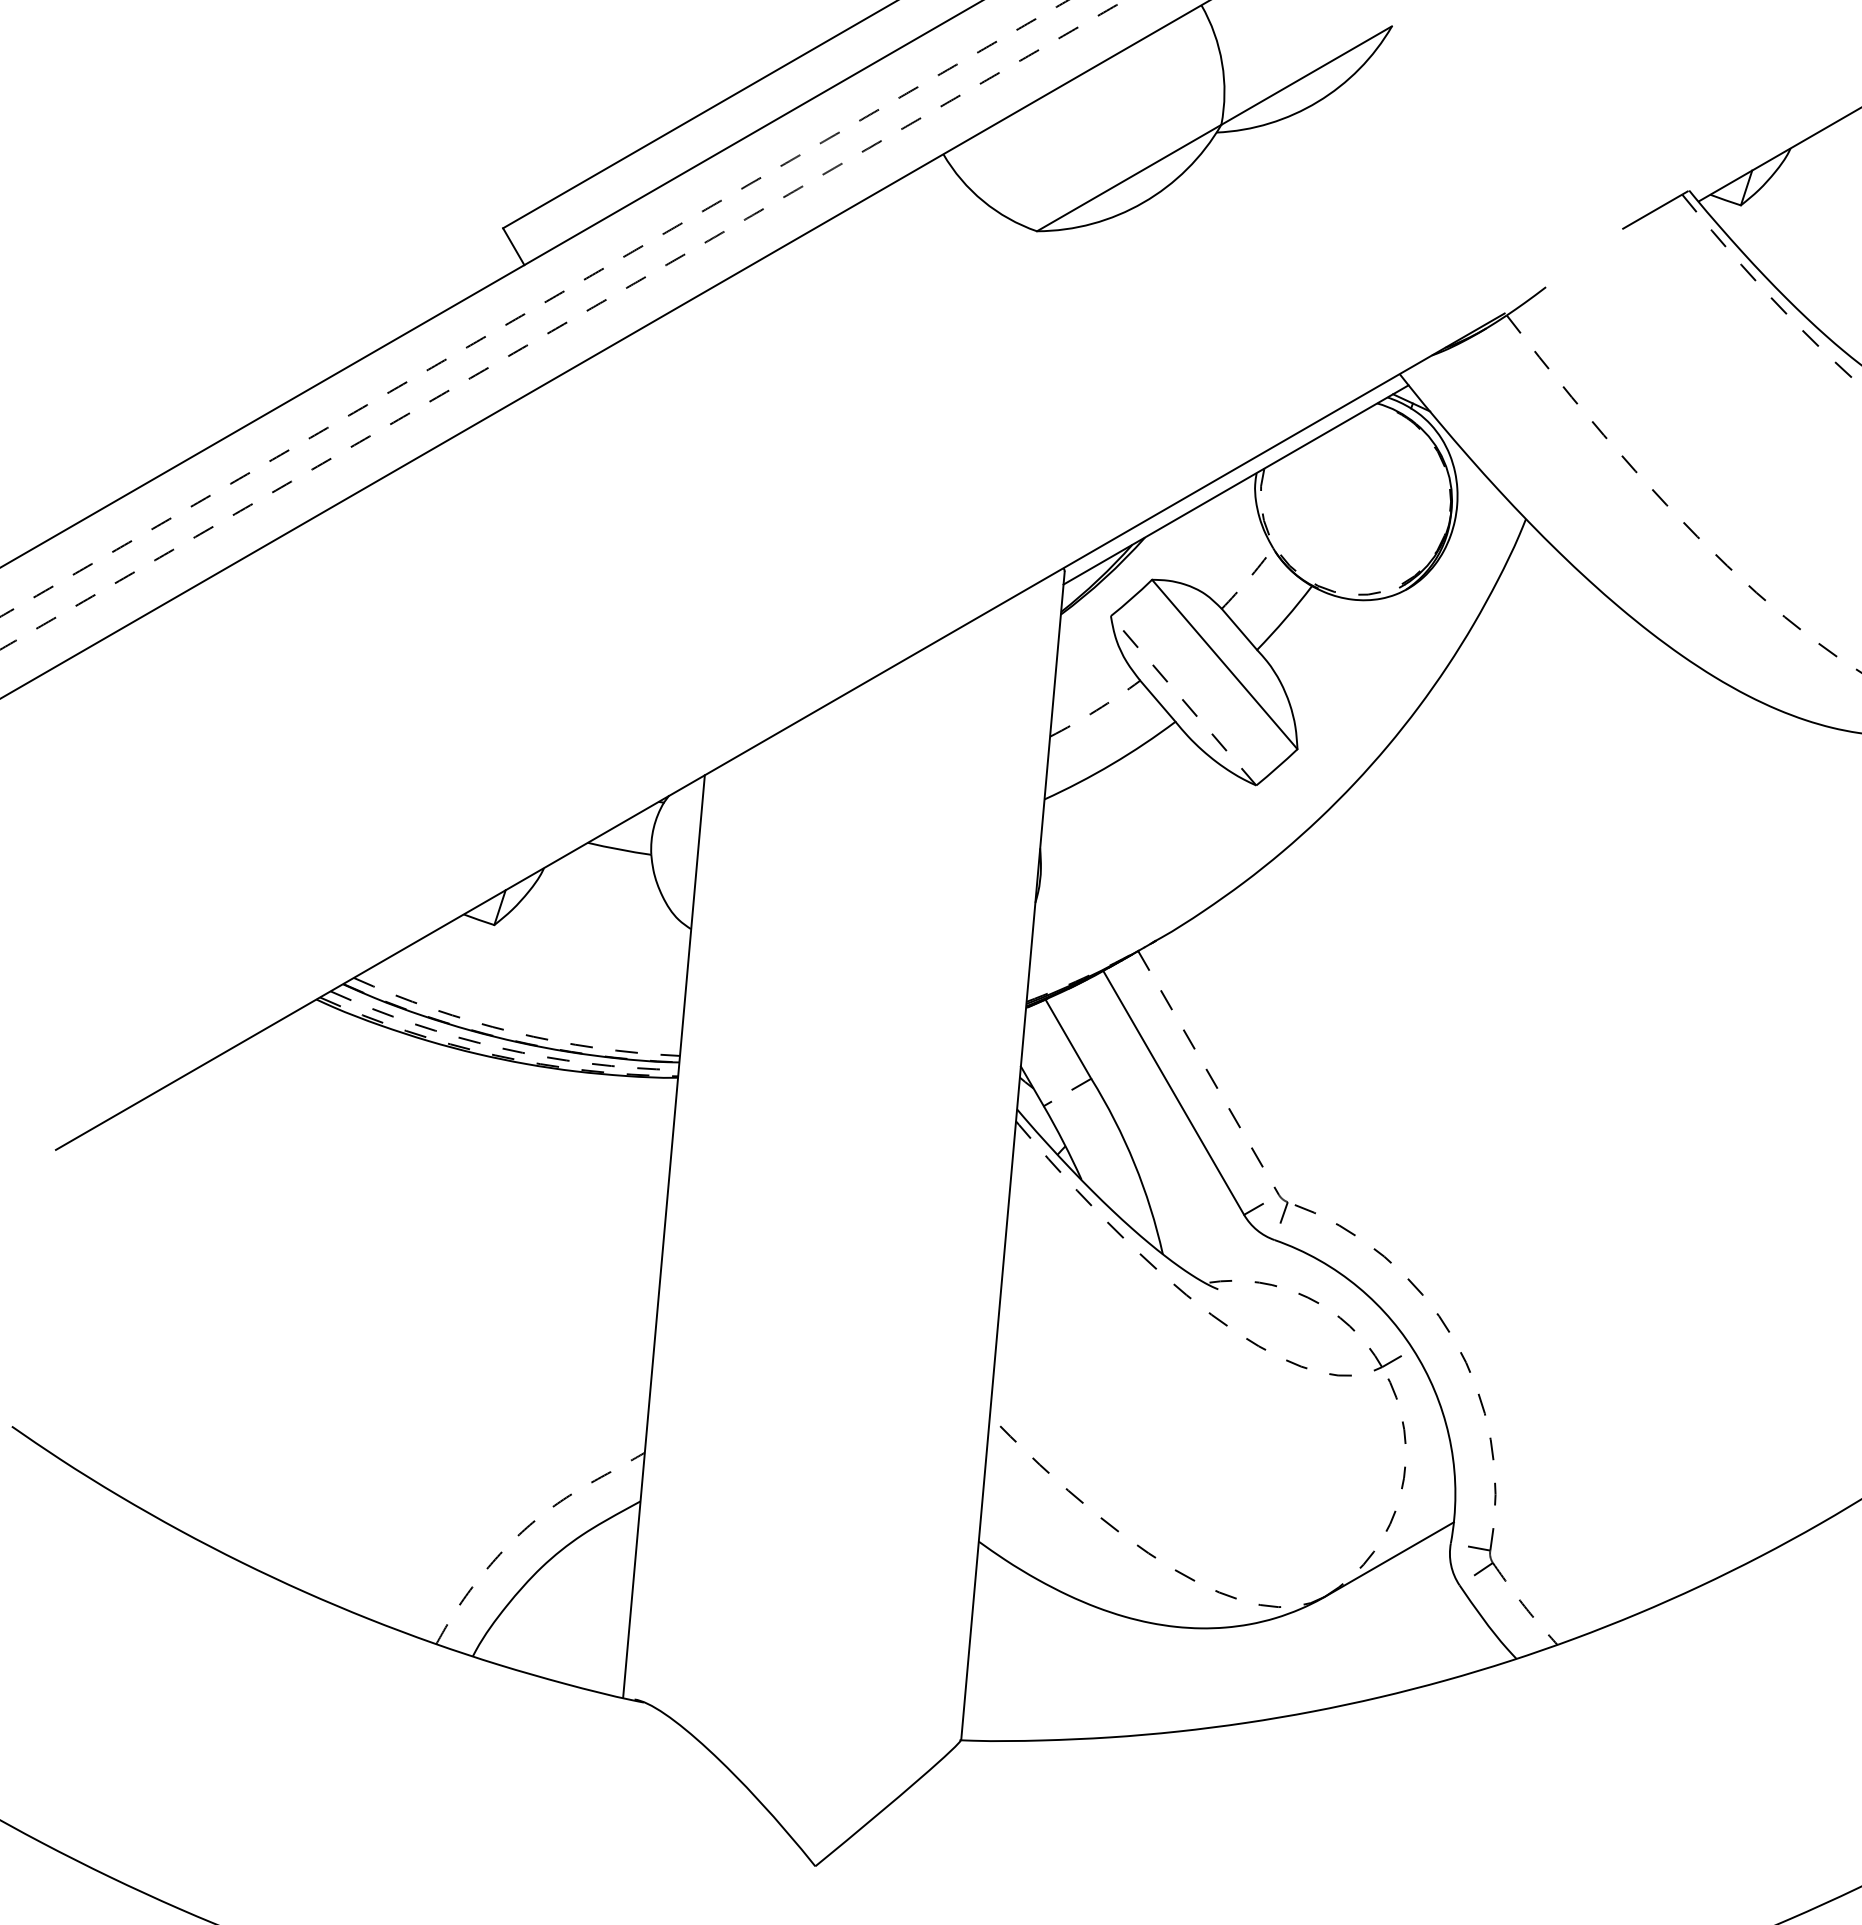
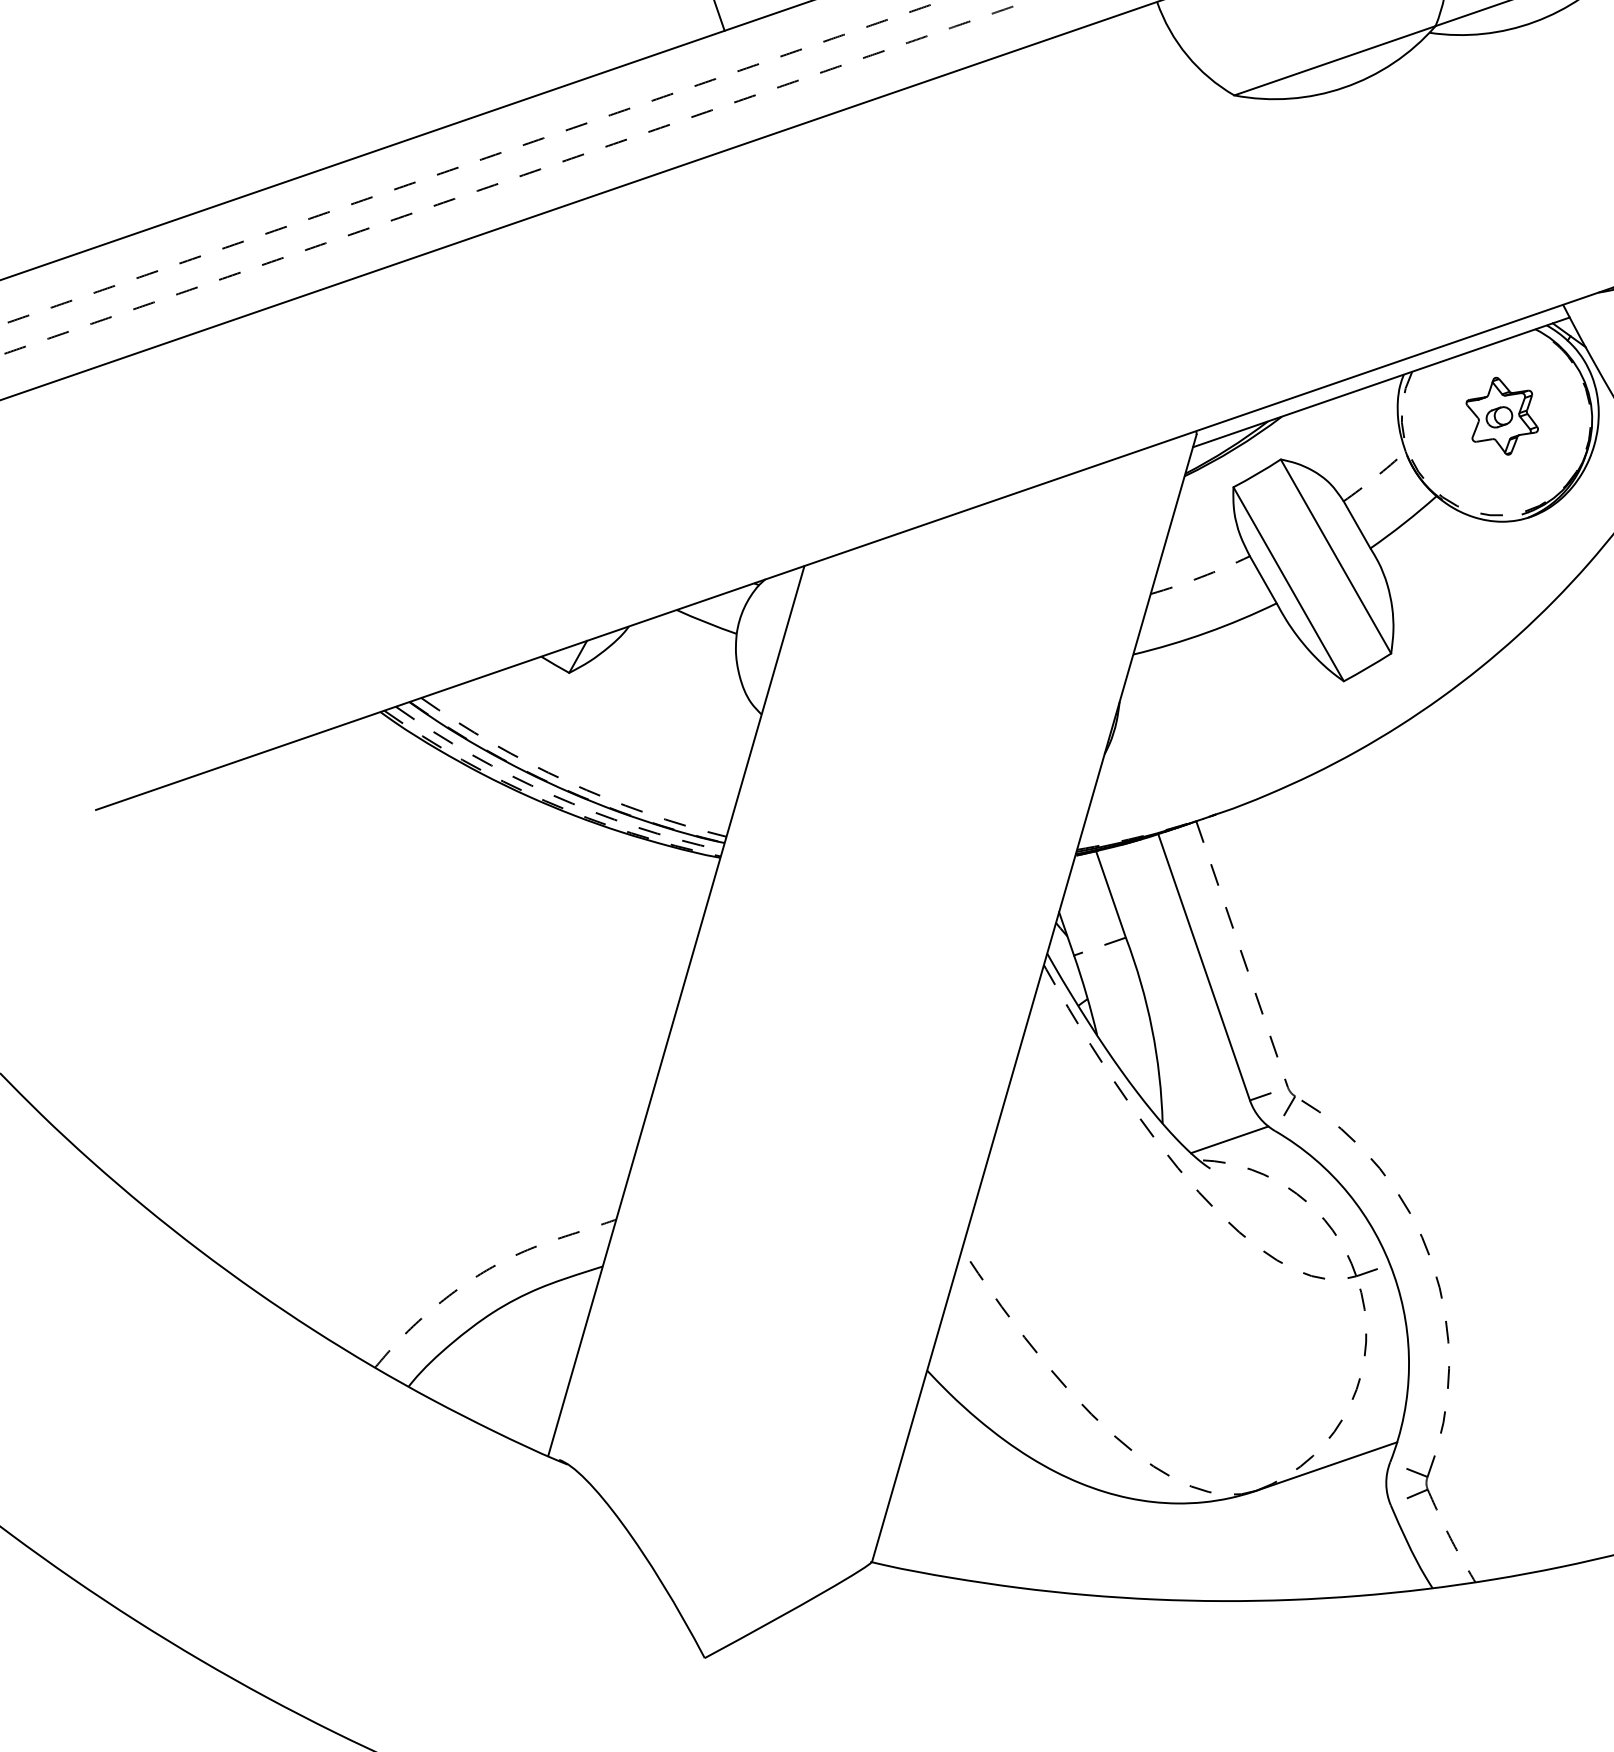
part: (1360, 494) -> (1501, 415), added
line: (1183, 700) -> (1288, 583), dashed -> solid
line: (1231, 1256) -> (1229, 1138), added

